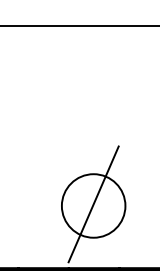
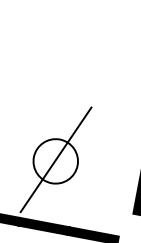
circle: (93, 205) -> (55, 160), size x0.7

